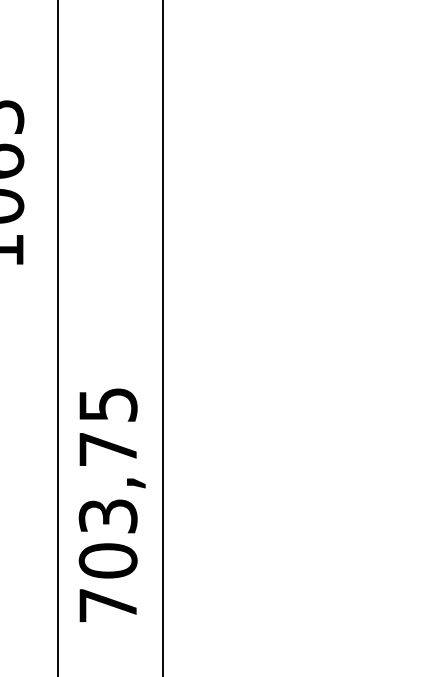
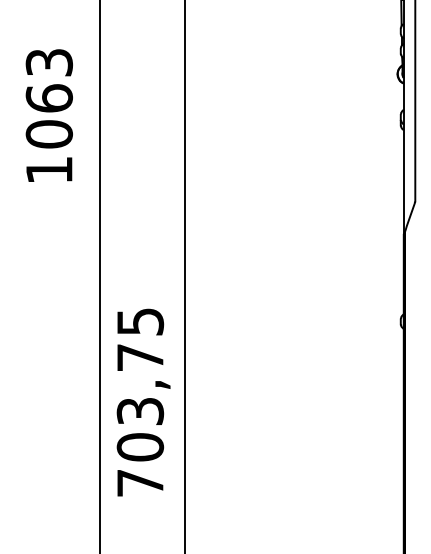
text: (112, 505) -> (143, 402), moved

